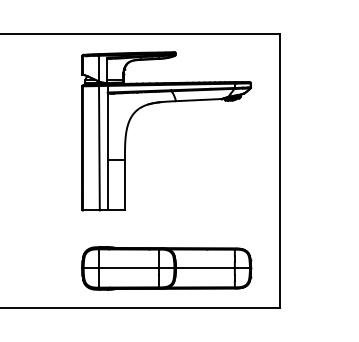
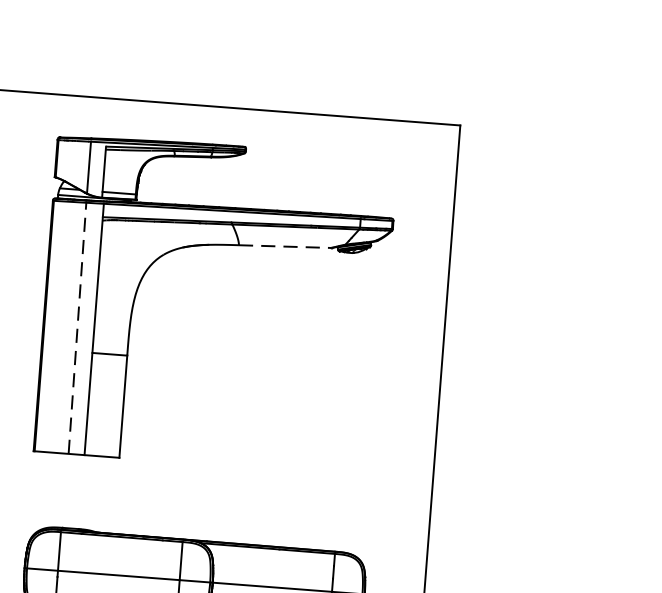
line: (198, 100) -> (284, 247), solid -> dashed
line: (99, 147) -> (77, 326), solid -> dashed

